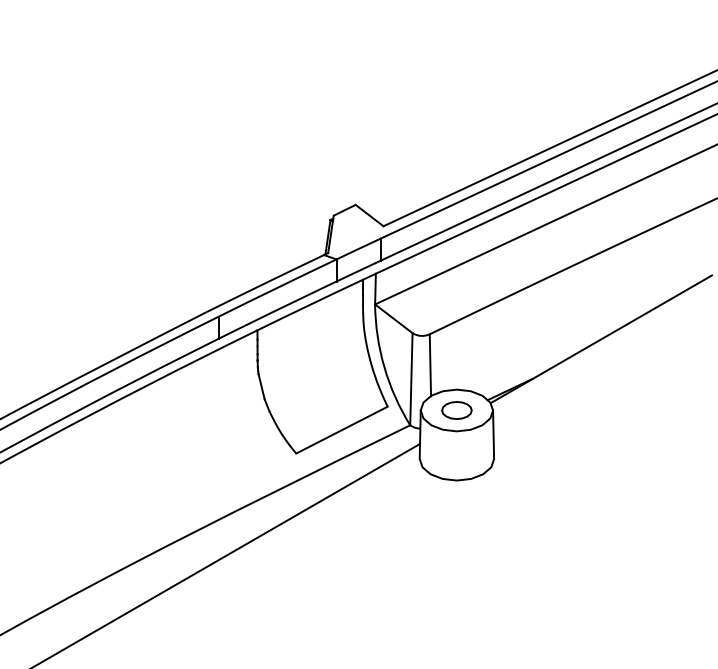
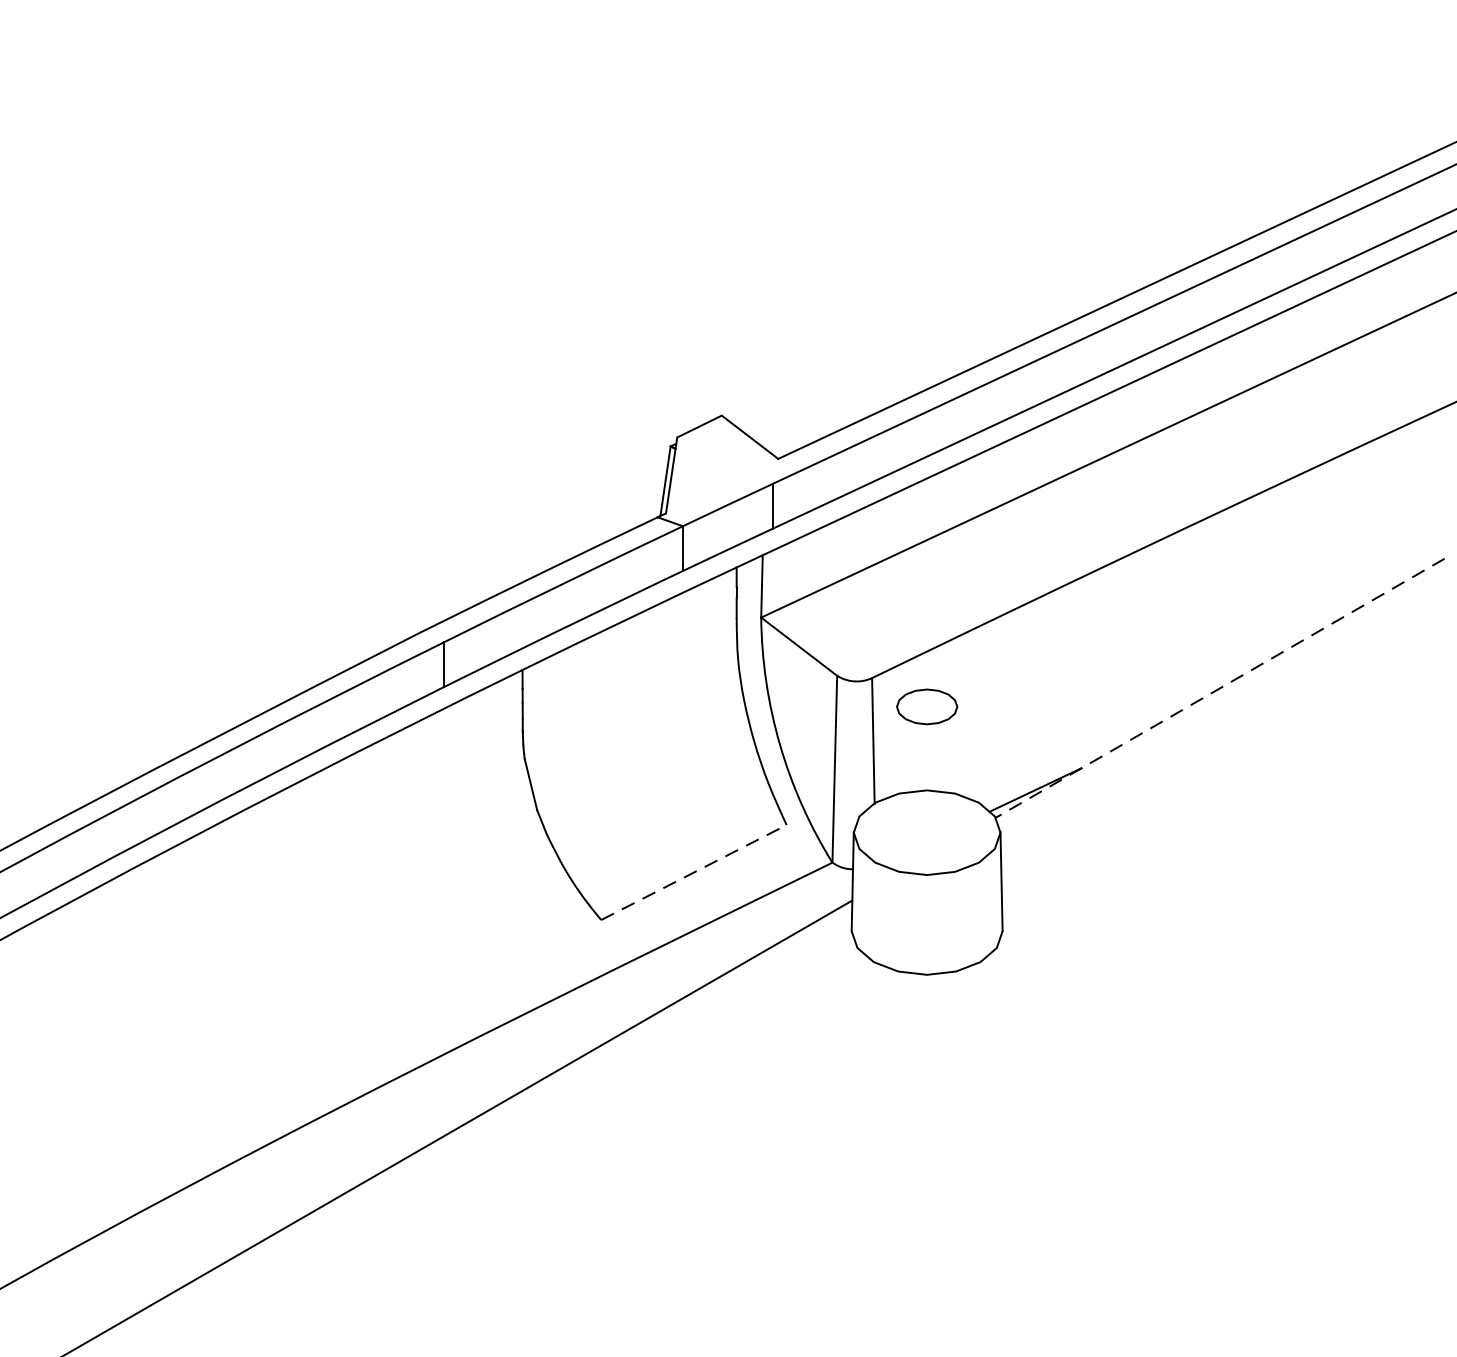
line: (601, 339) -> (1220, 688), solid -> dashed
part: (456, 410) -> (926, 706), moved
line: (342, 429) -> (695, 871), solid -> dashed

